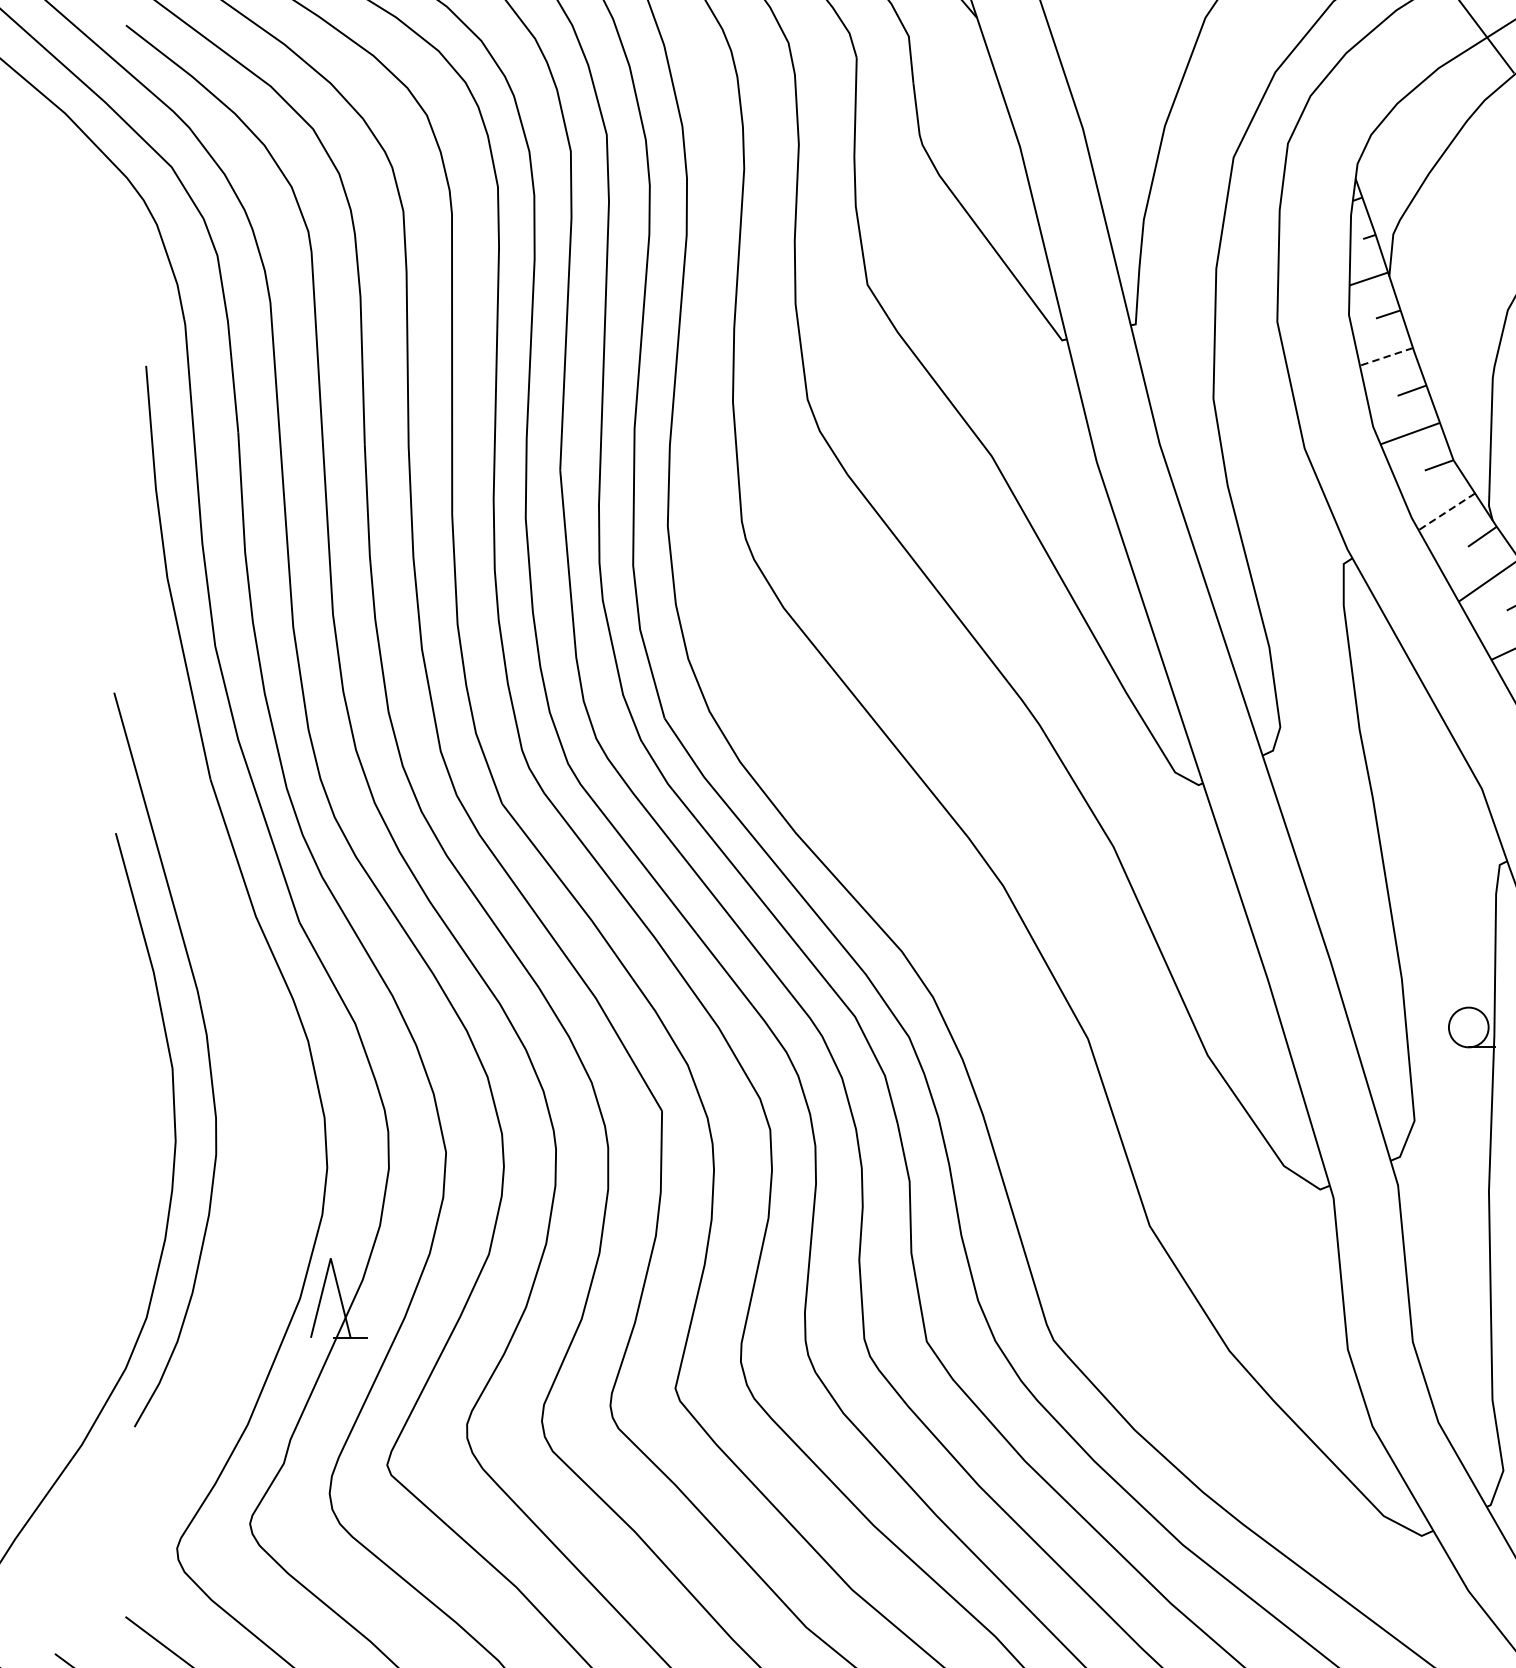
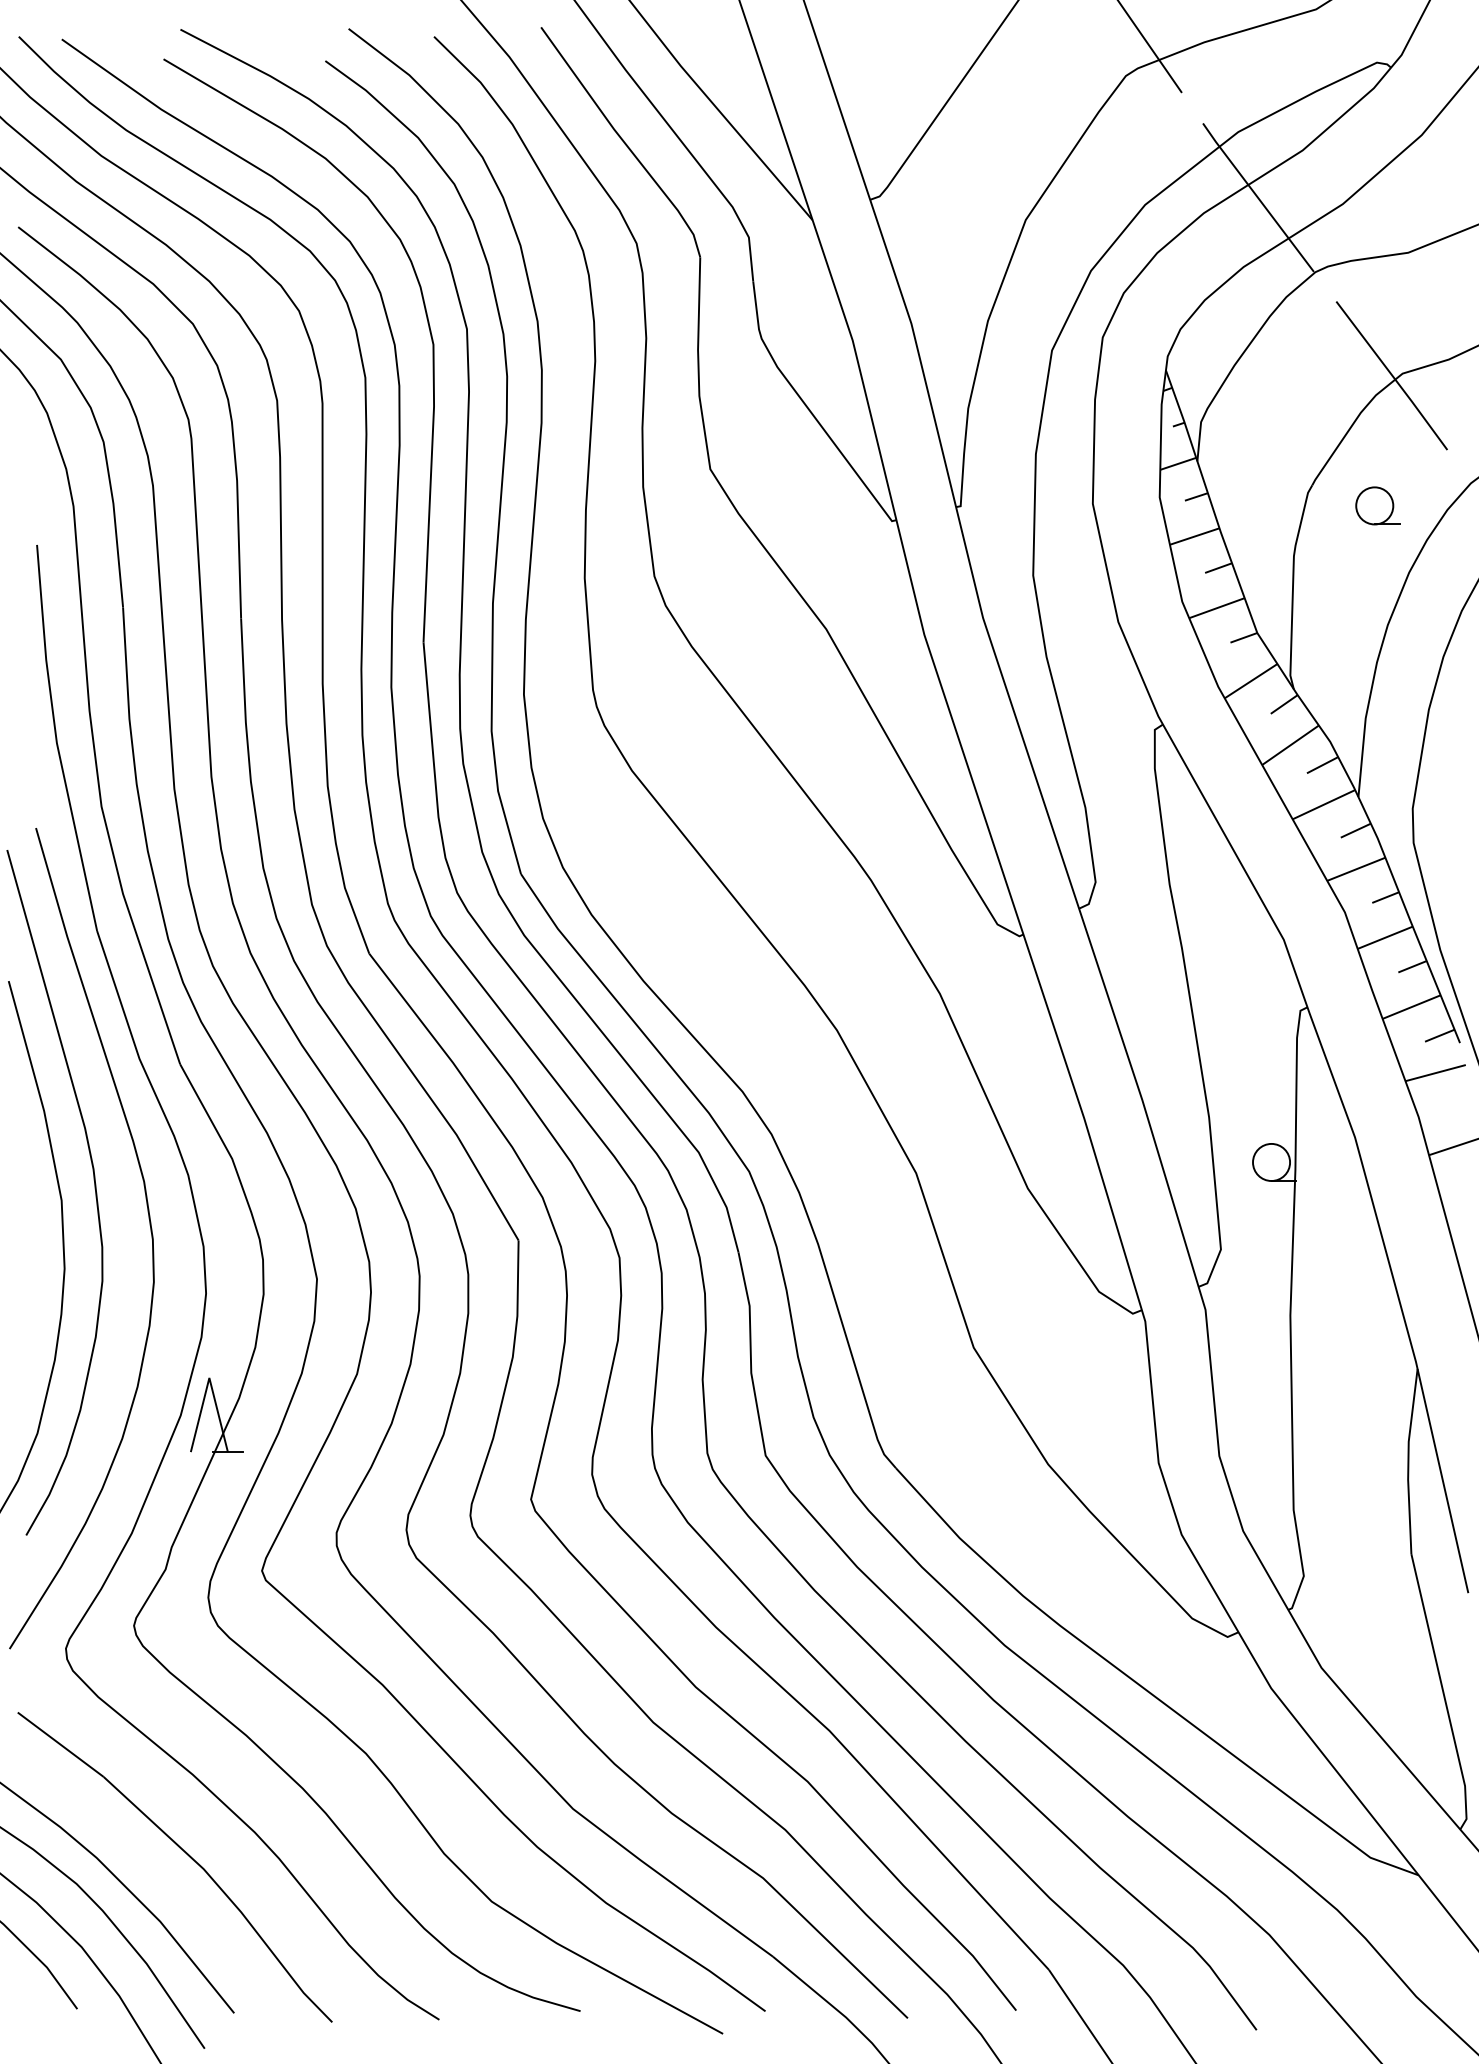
line: (1386, 356) -> (1194, 536), dashed -> solid
line: (1446, 512) -> (1250, 681), dashed -> solid
curve: (266, 1095) -> (149, 1225), added

